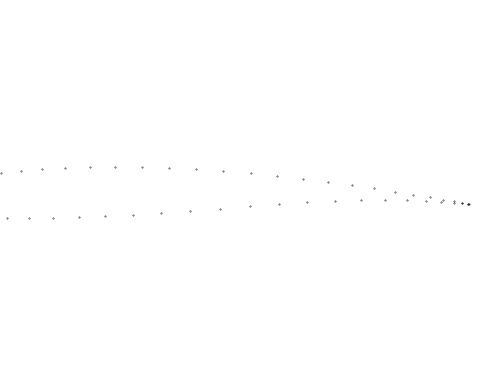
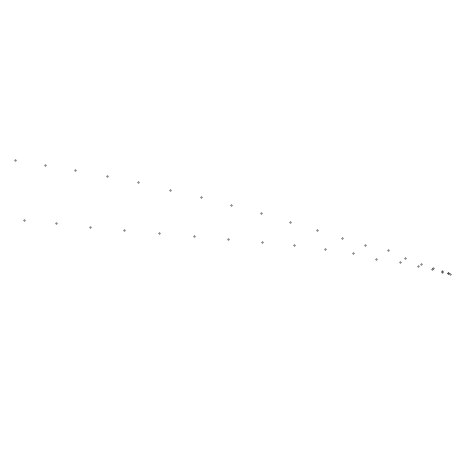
part: (410, 197) -> (382, 255), size x1.6

